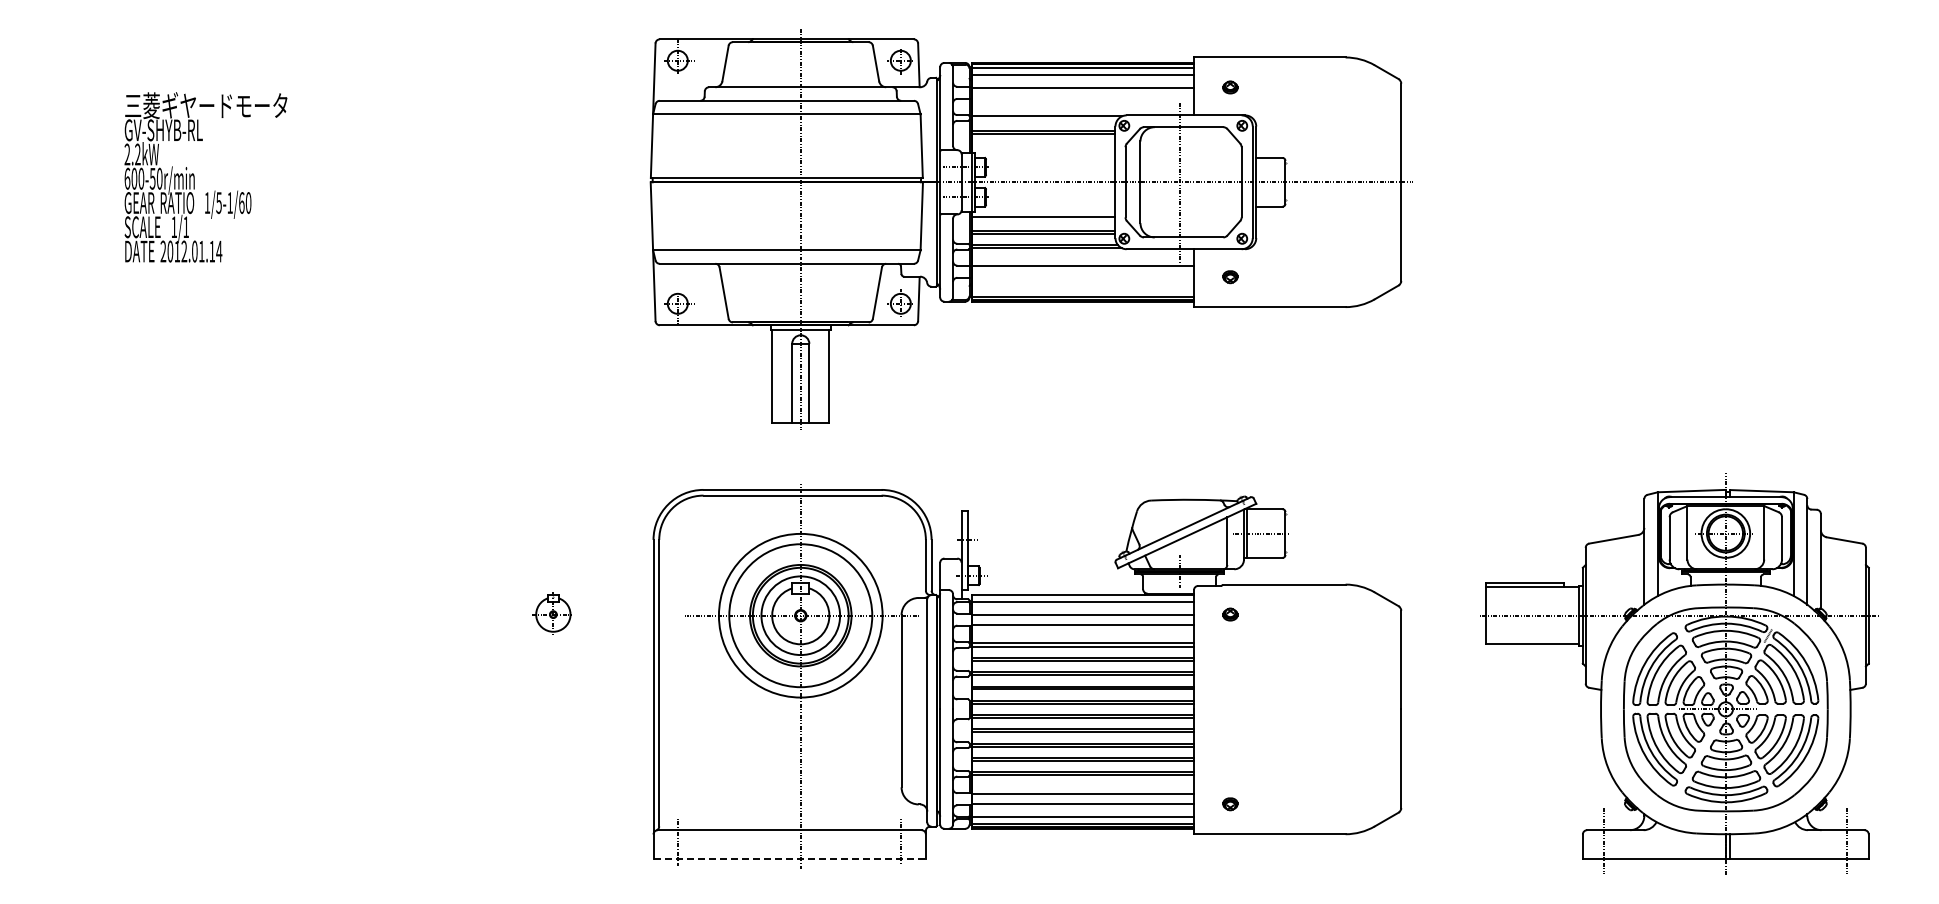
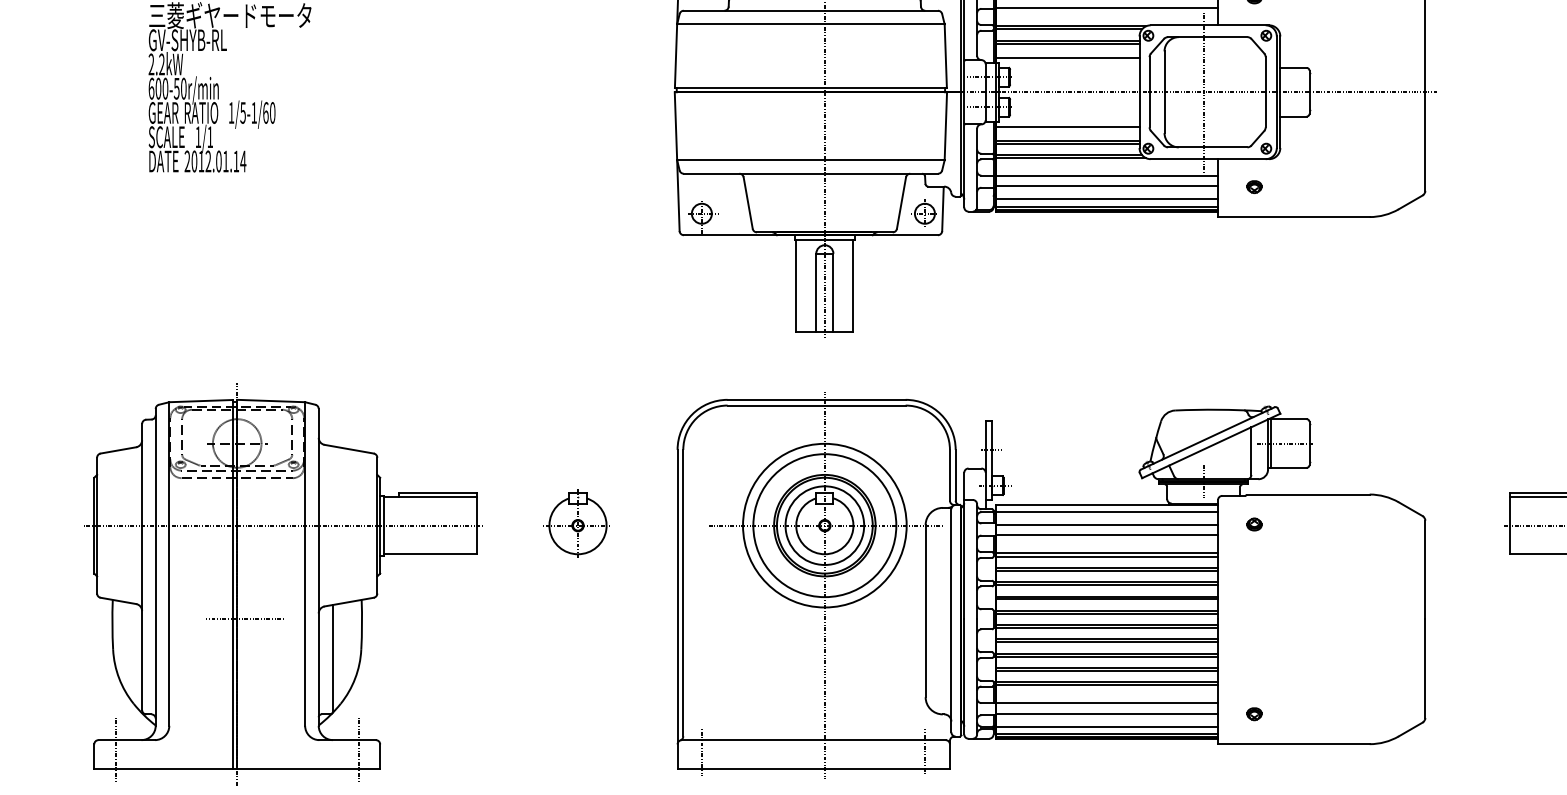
line: (1082, 98) -> (1106, 8), added
line: (1044, 119) -> (1068, 29), added
line: (1043, 148) -> (1067, 58), added
line: (1082, 276) -> (1106, 186), added
line: (1082, 289) -> (1106, 199), added
part: (552, 612) -> (576, 522), size x1.67
part: (259, 673) -> (283, 583), added
line: (790, 858) -> (814, 768), dashed -> solid

